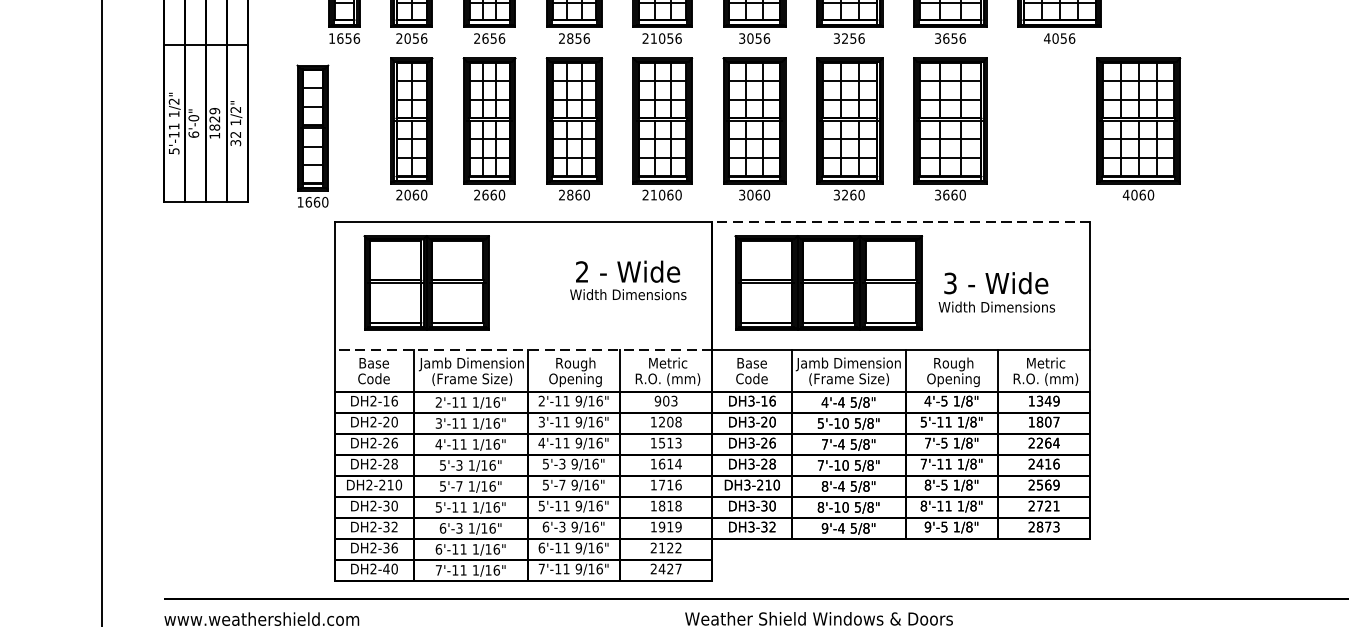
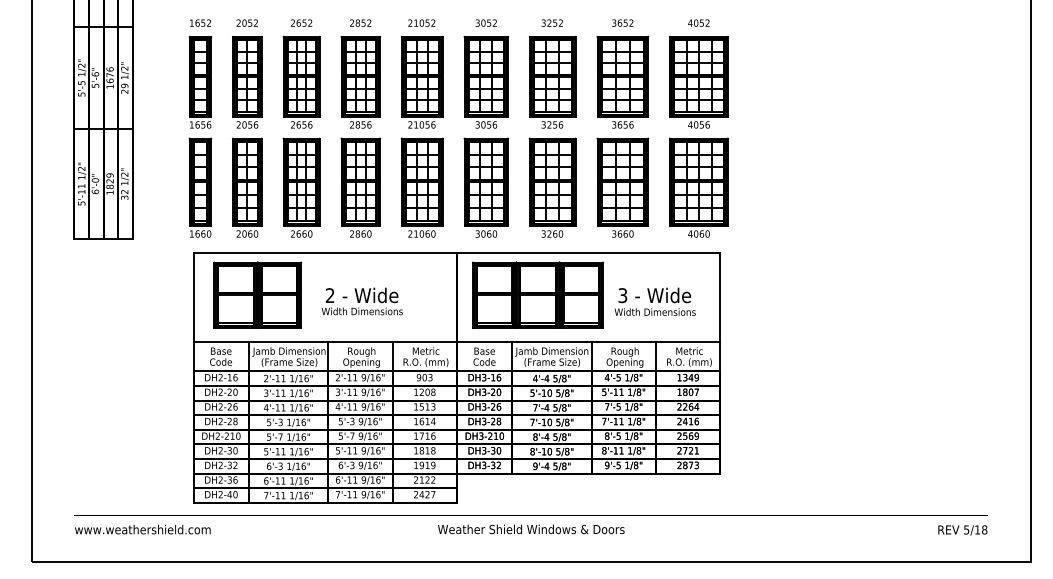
part: (1139, 128) -> (699, 187), moved
part: (312, 135) -> (200, 187), moved
line: (901, 221) -> (588, 252), dashed -> solid
text: (627, 280) -> (361, 301), moved
line: (523, 350) -> (325, 342), dashed -> solid

